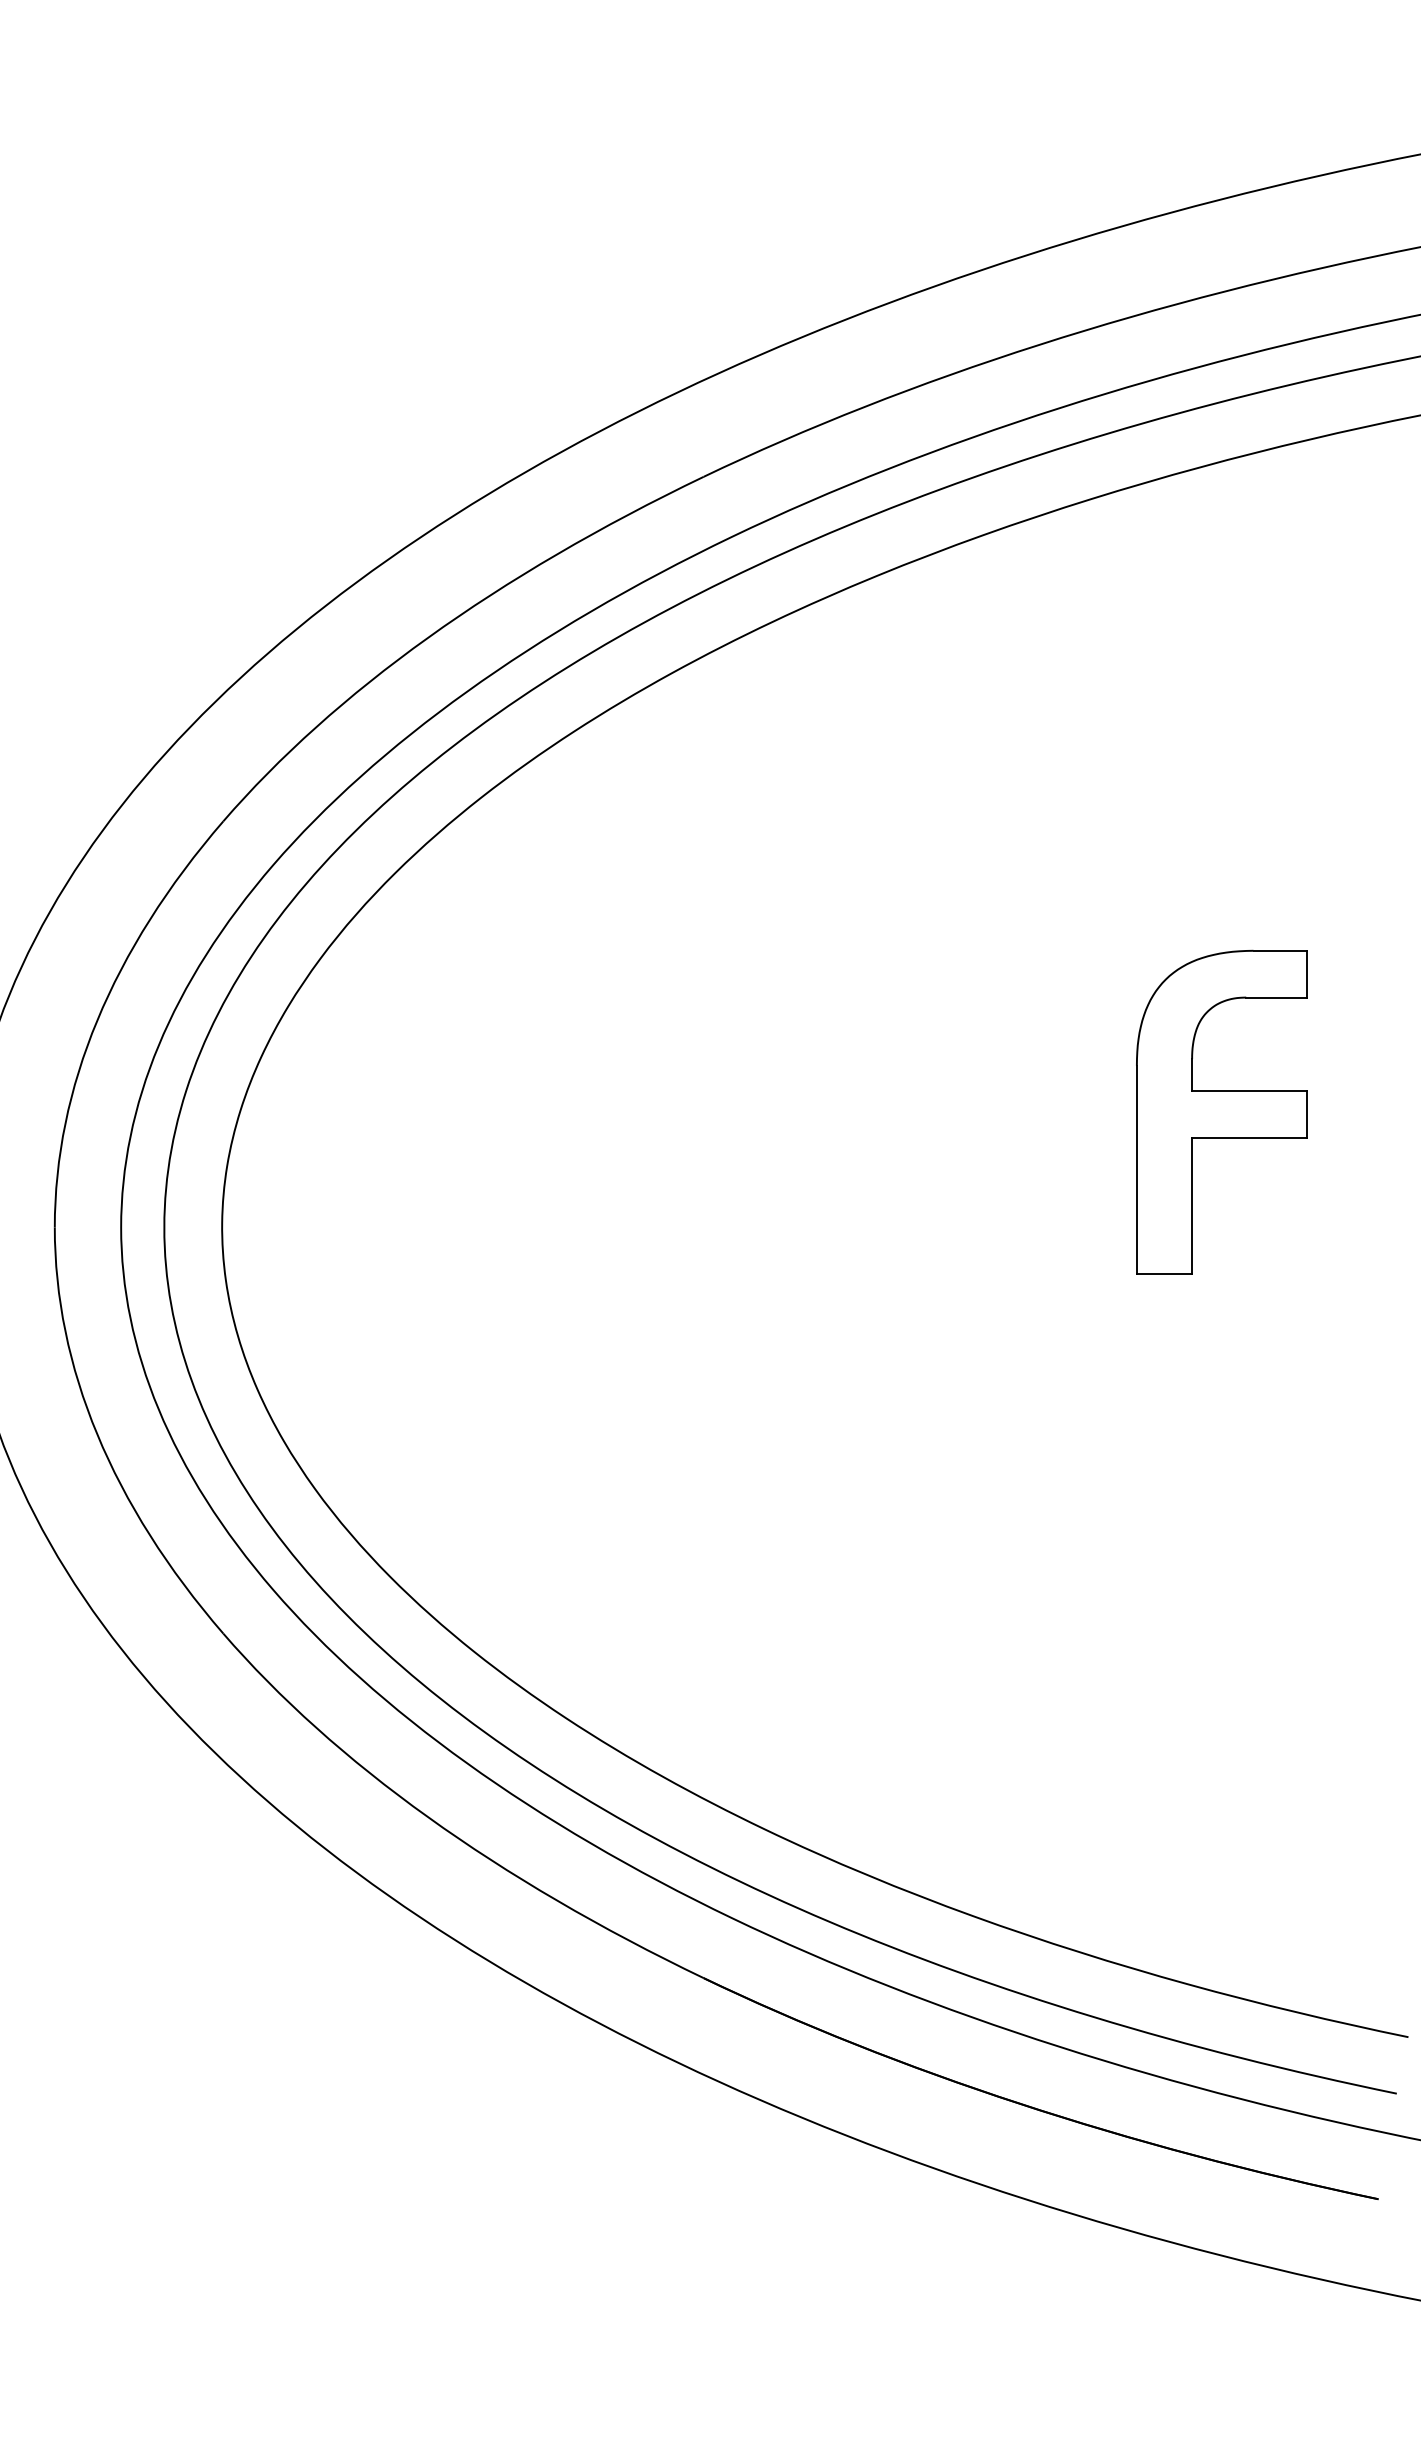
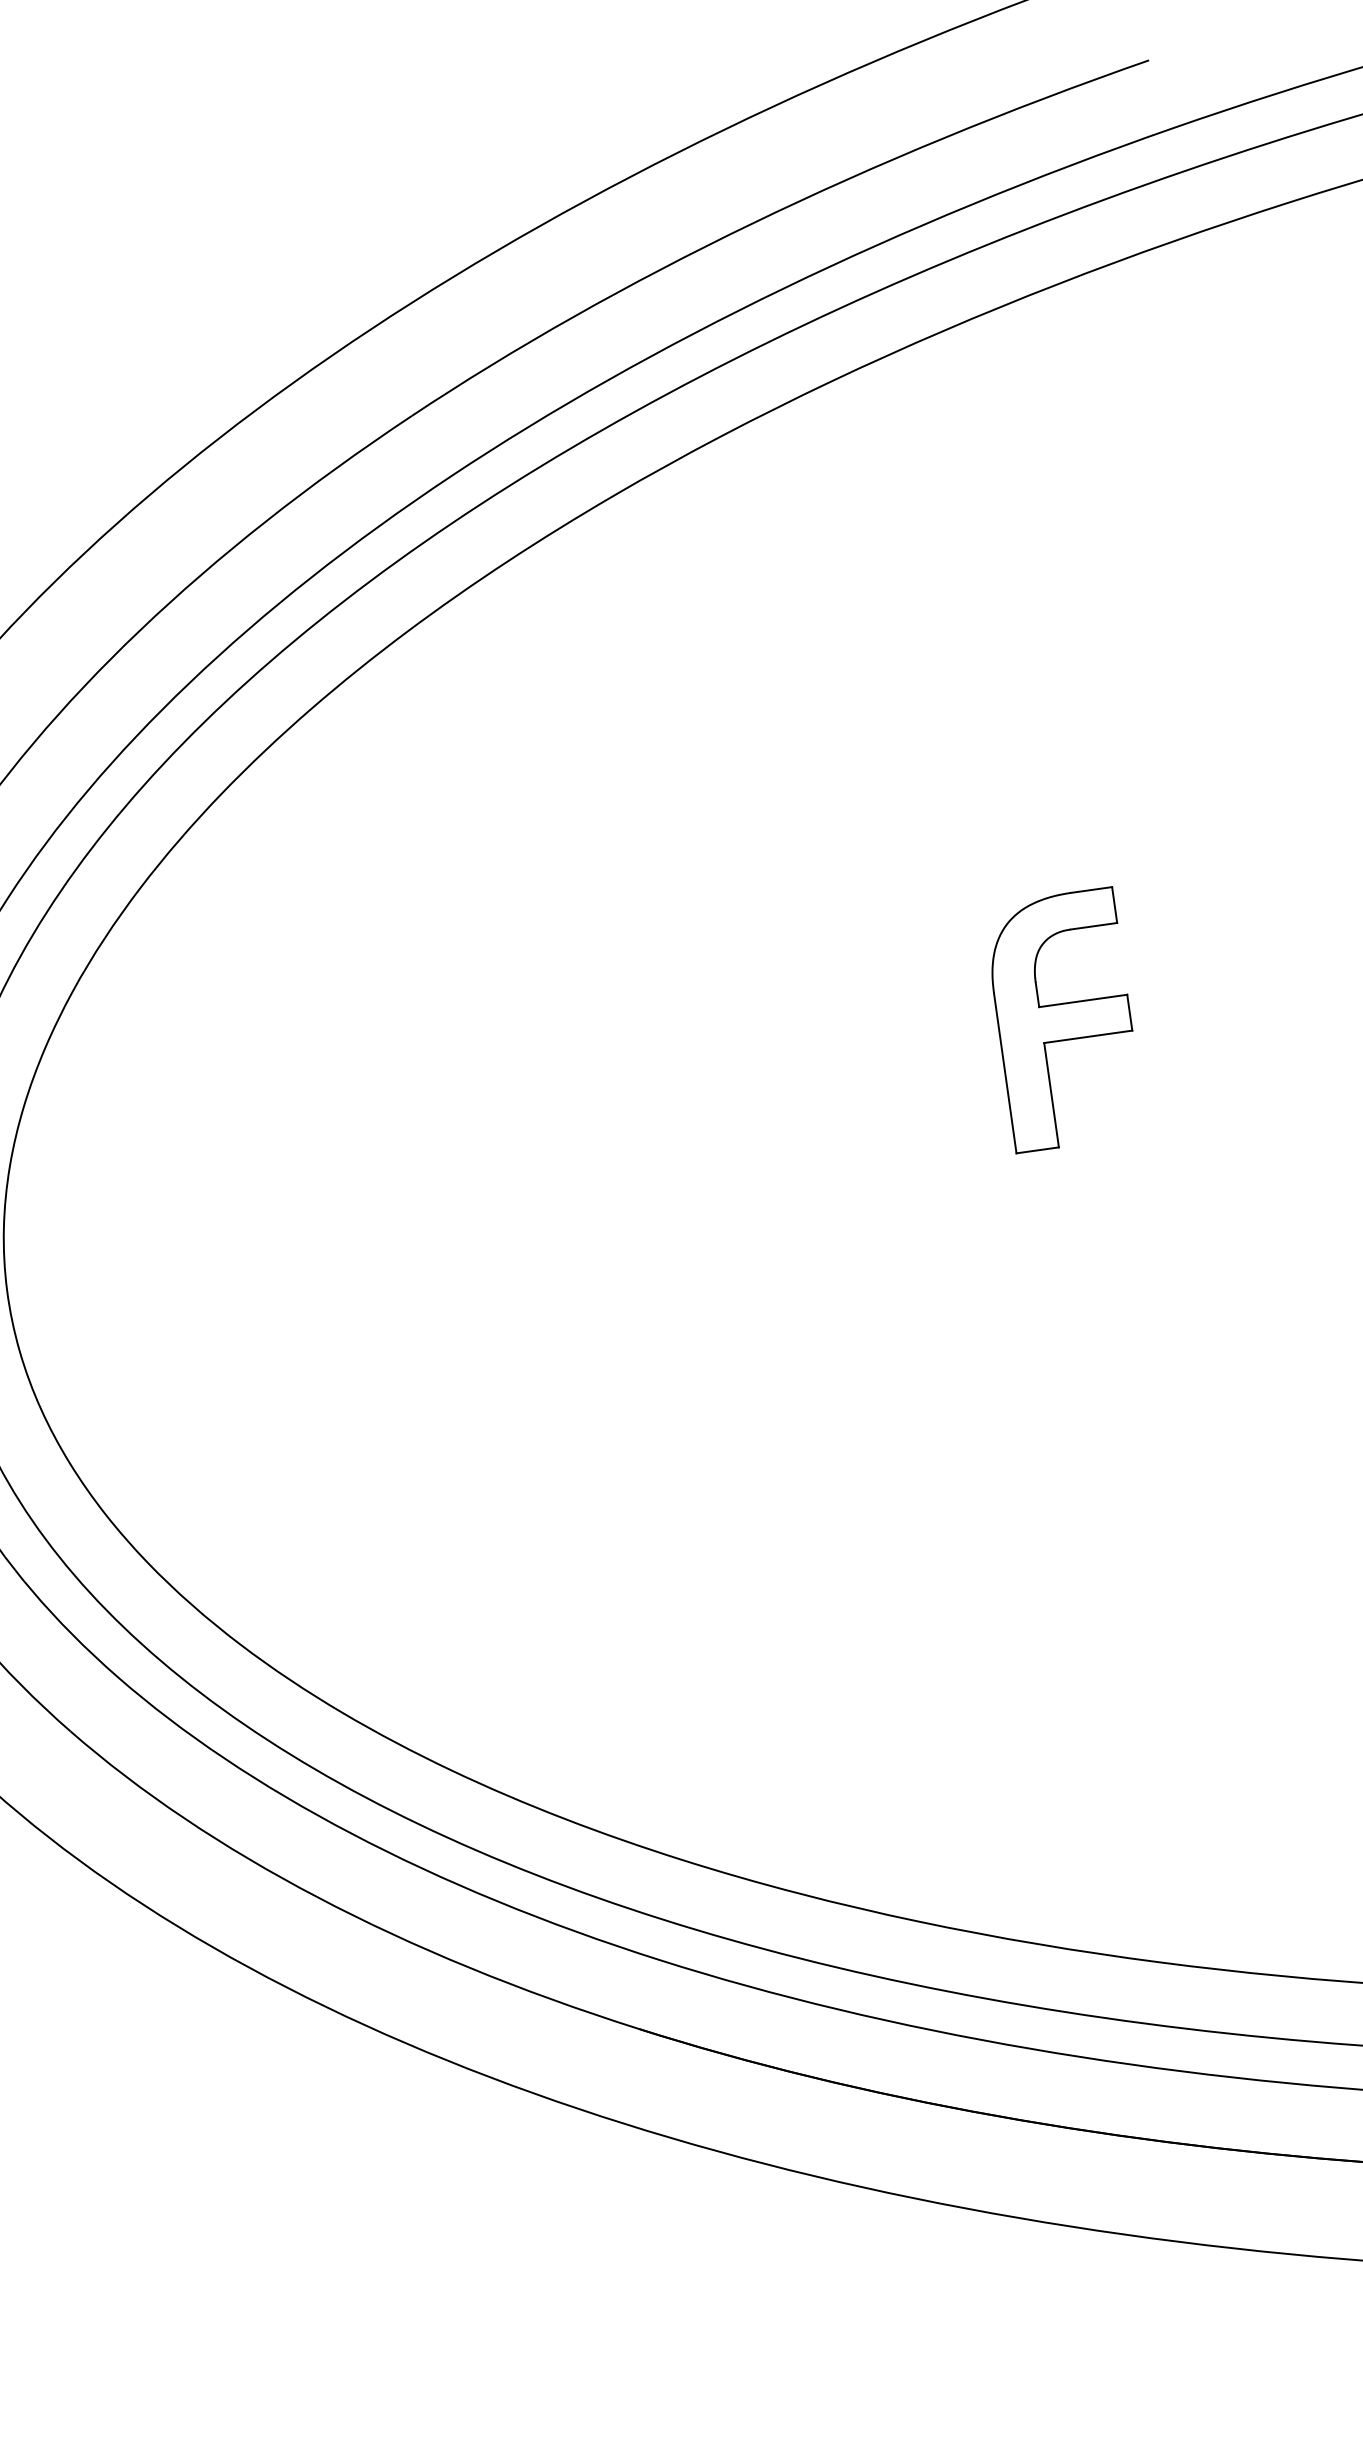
part: (1221, 1111) -> (1063, 1019), size x0.71

